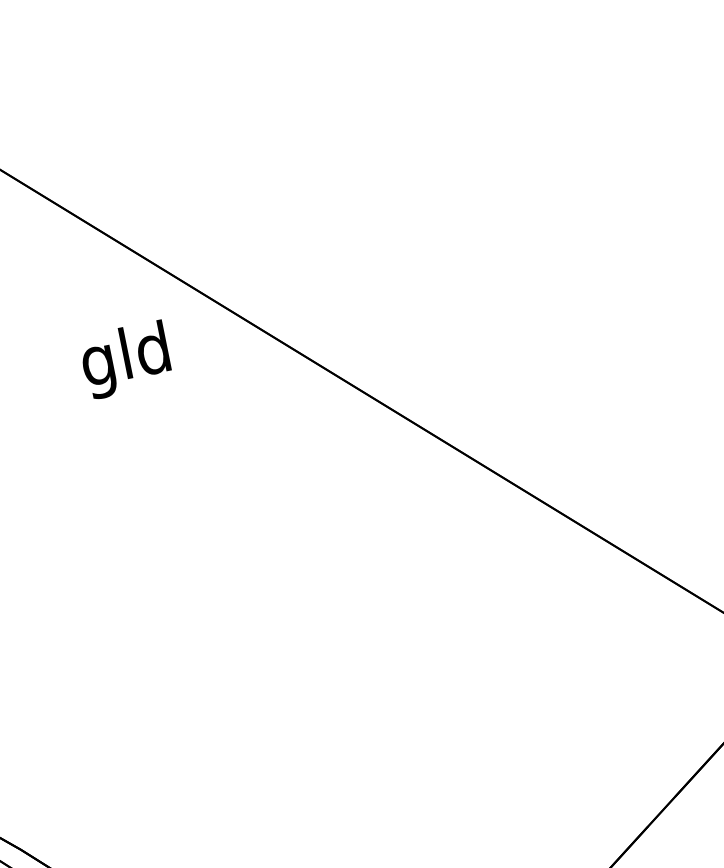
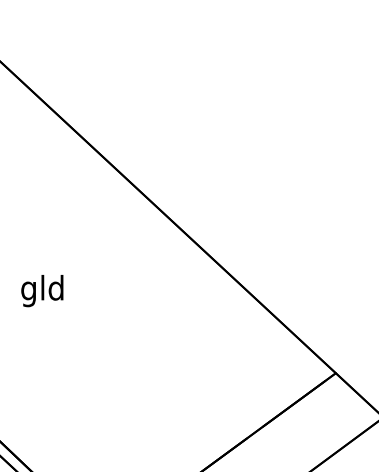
text: (126, 361) -> (42, 291), moved

